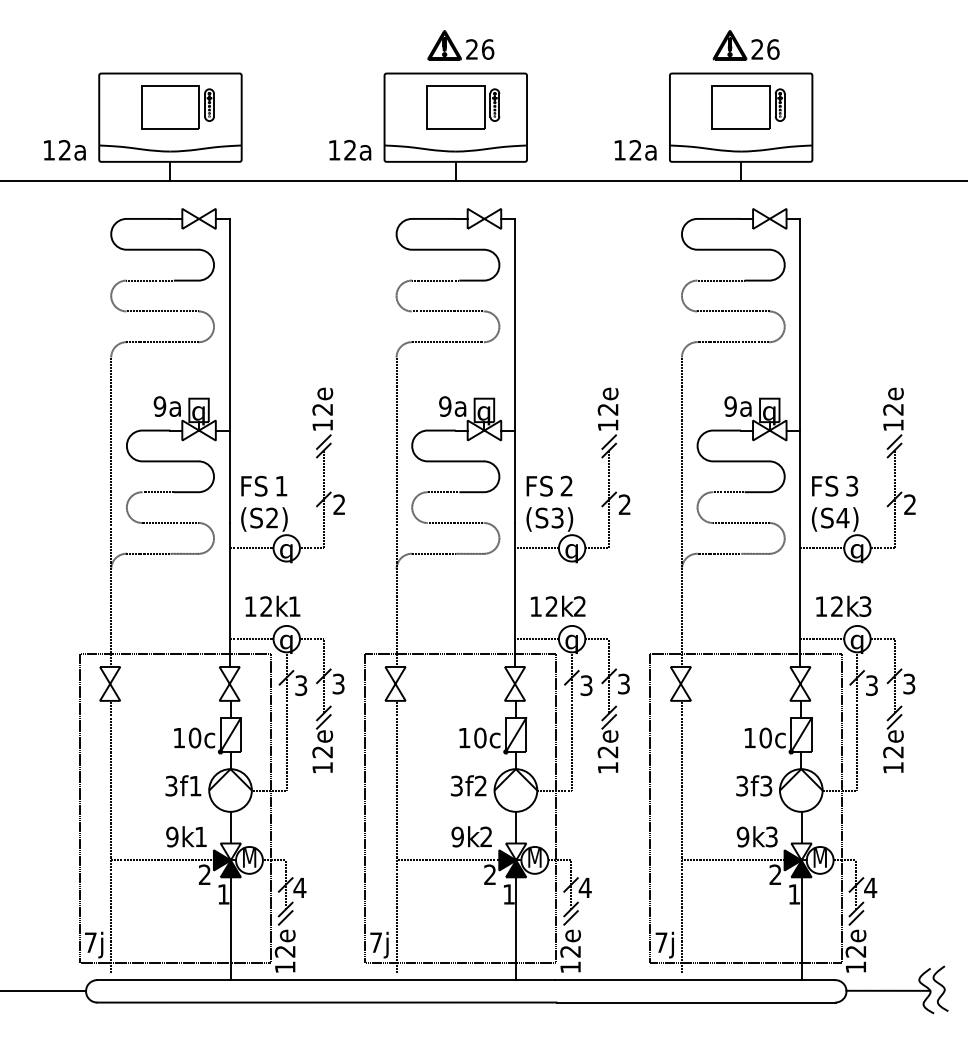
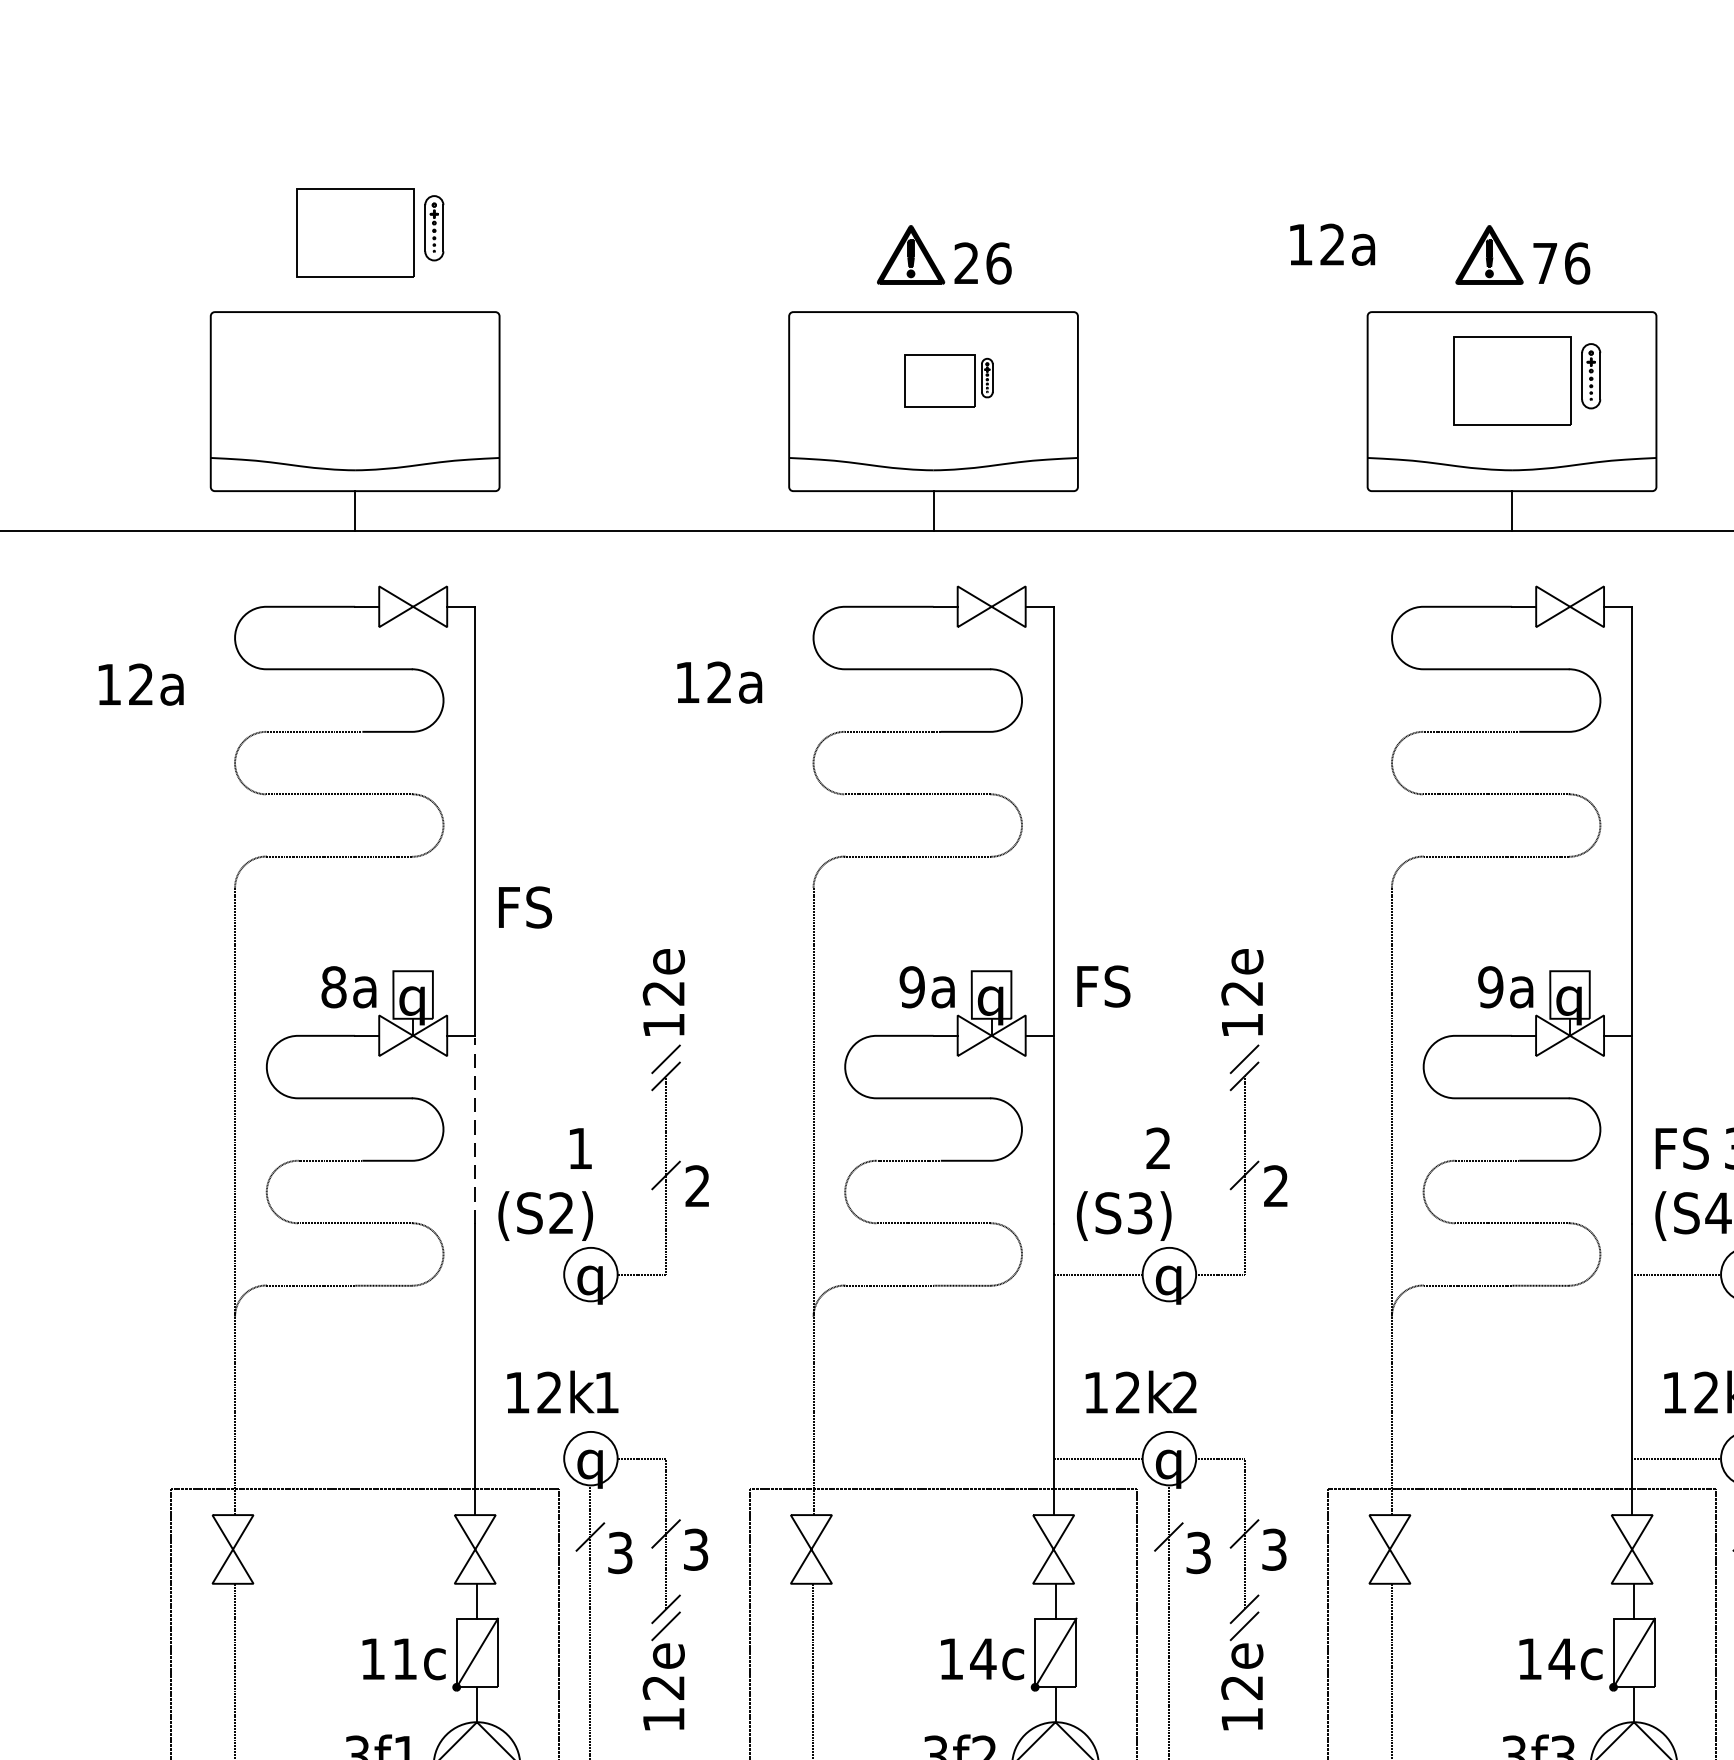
text: (757, 49) -> (1545, 263), 26 -> 76
part: (177, 107) -> (369, 232), moved
part: (463, 107) -> (949, 380), size x0.6
text: (64, 150) -> (140, 685), moved
text: (350, 150) -> (720, 682), moved
text: (635, 150) -> (1332, 245), moved
text: (159, 406) -> (332, 987), 9a -> 8a
line: (229, 477) -> (474, 1130), solid -> dashed
text: (254, 485) -> (525, 905), moved
text: (539, 485) -> (1103, 985), moved
line: (251, 548) -> (519, 1274), removed
line: (251, 639) -> (519, 1459), removed
text: (194, 737) -> (403, 1658), 10c -> 11c
text: (479, 737) -> (981, 1658), 10c -> 14c
text: (765, 737) -> (1561, 1658), 10c -> 14c

